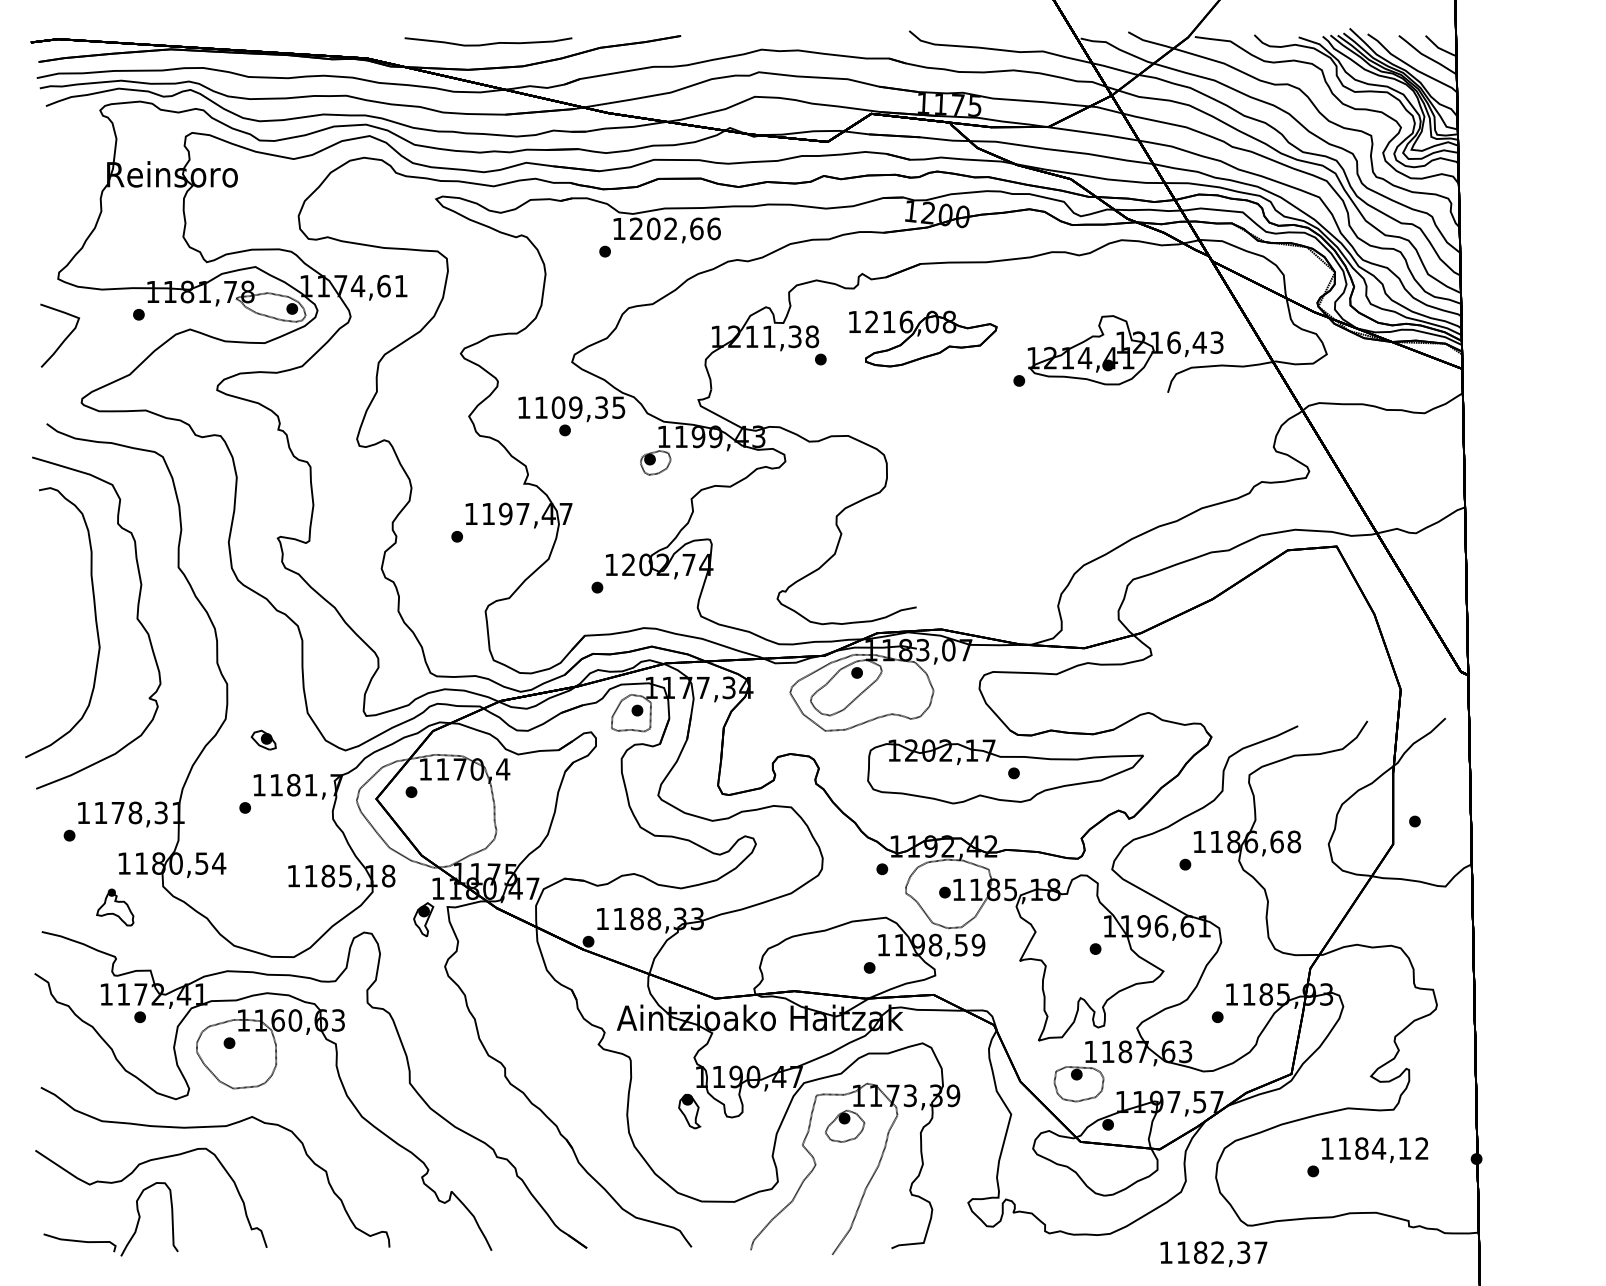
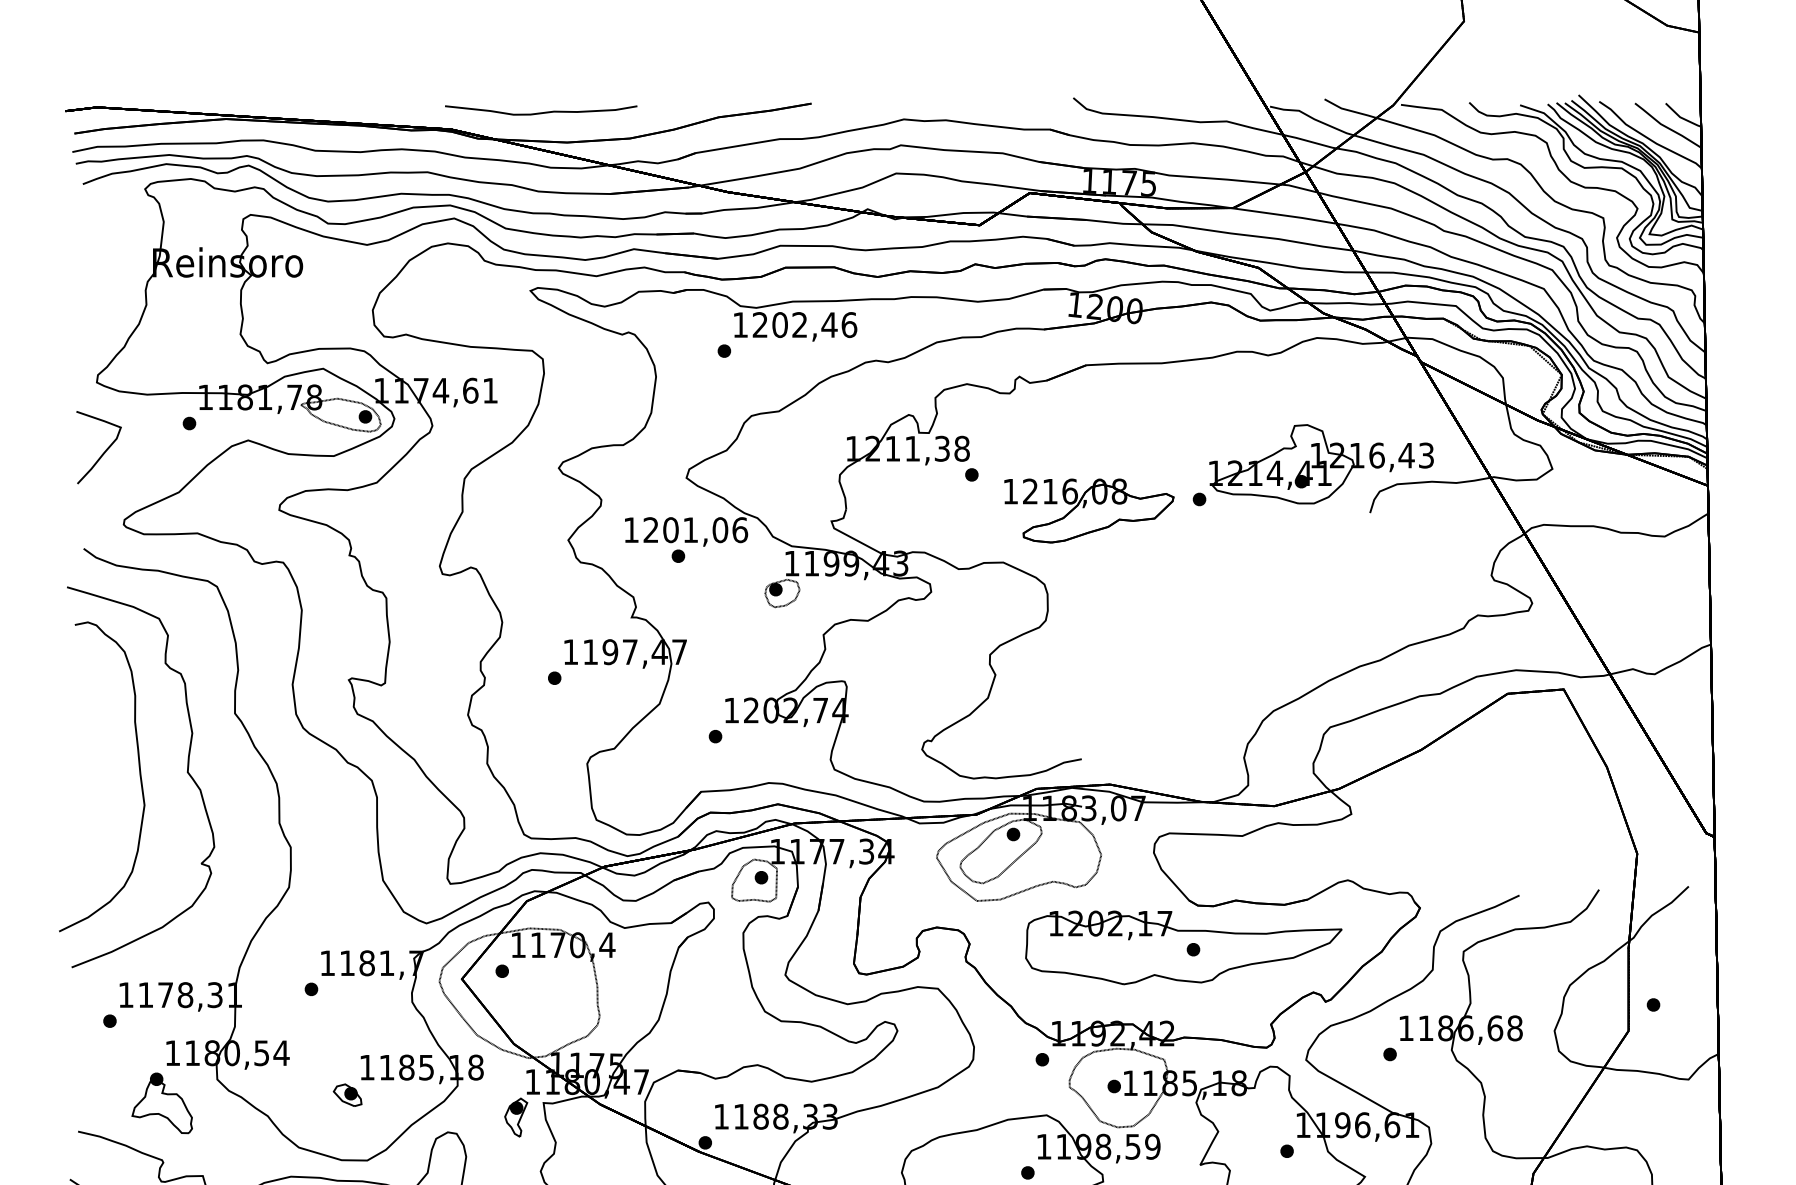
curve: (488, 43) -> (541, 112), moved
text: (696, 228) -> (829, 324), 1202,66 -> 1202,46
part: (923, 338) -> (1089, 510), moved
text: (579, 407) -> (694, 529), 1109,35 -> 1201,06
part: (263, 739) -> (347, 1094), moved
part: (115, 907) -> (162, 1103), size x1.43

